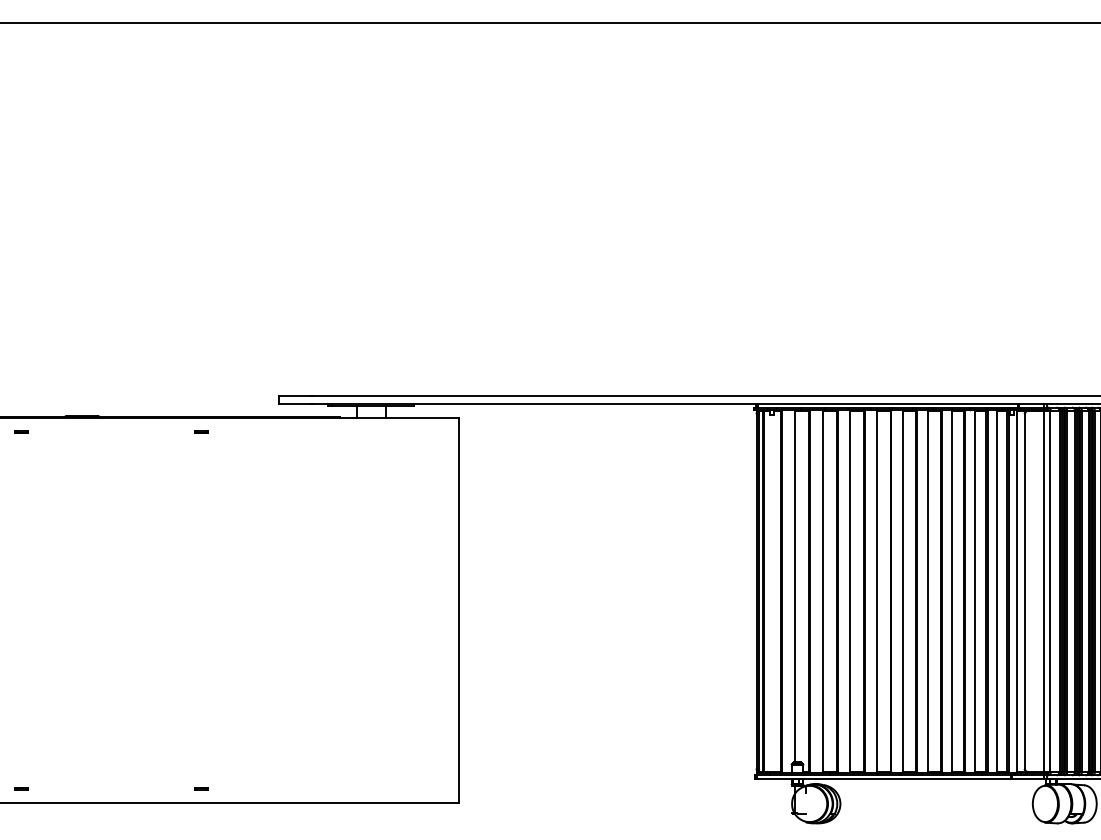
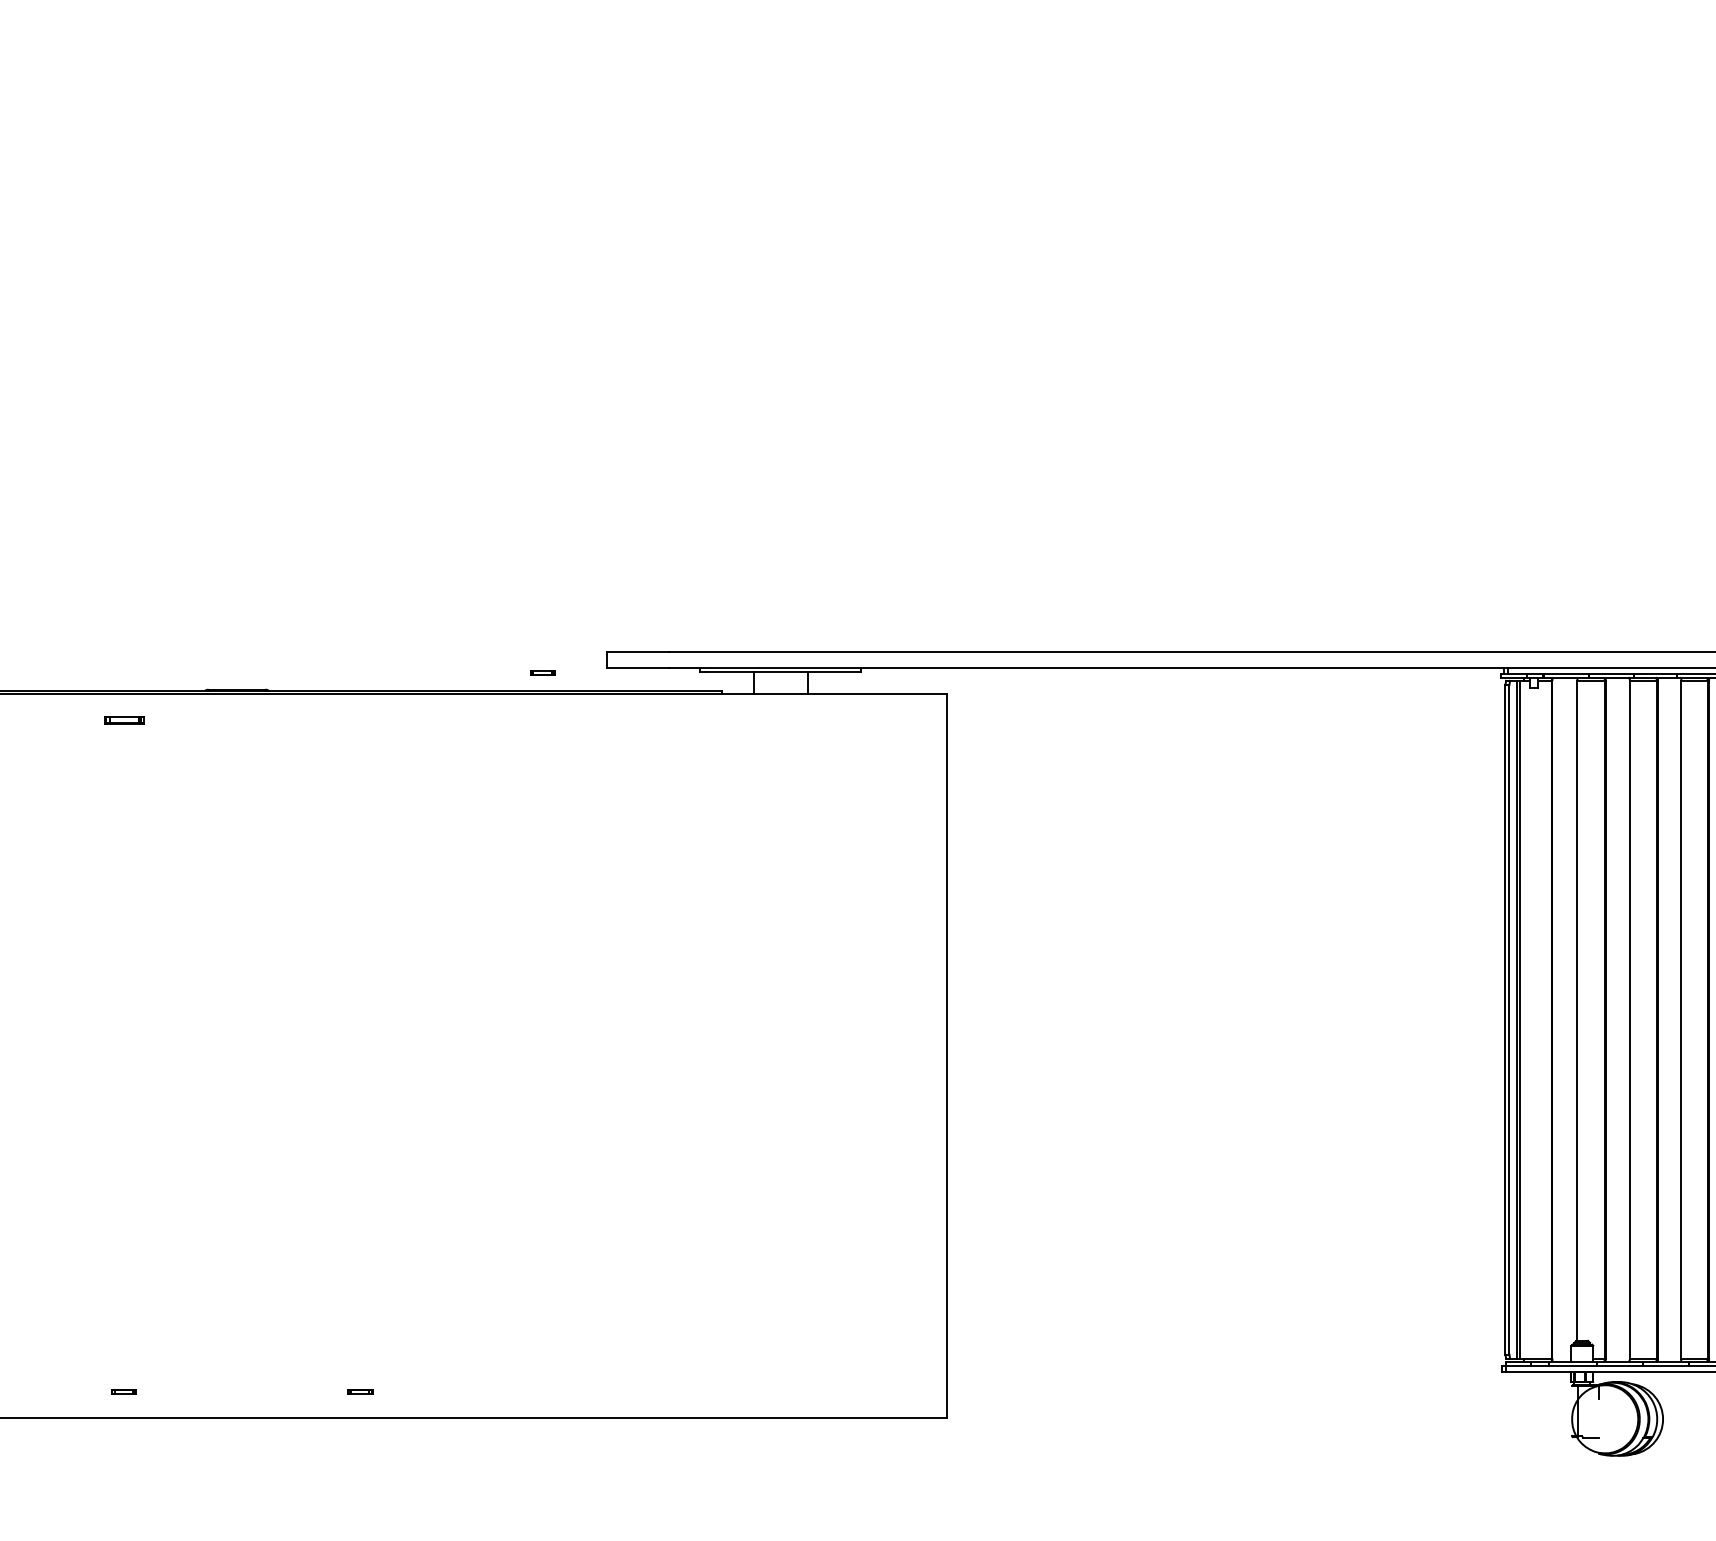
part: (21, 431) -> (123, 718), size x1.6
part: (201, 431) -> (542, 671), moved
part: (201, 788) -> (359, 1390), moved

